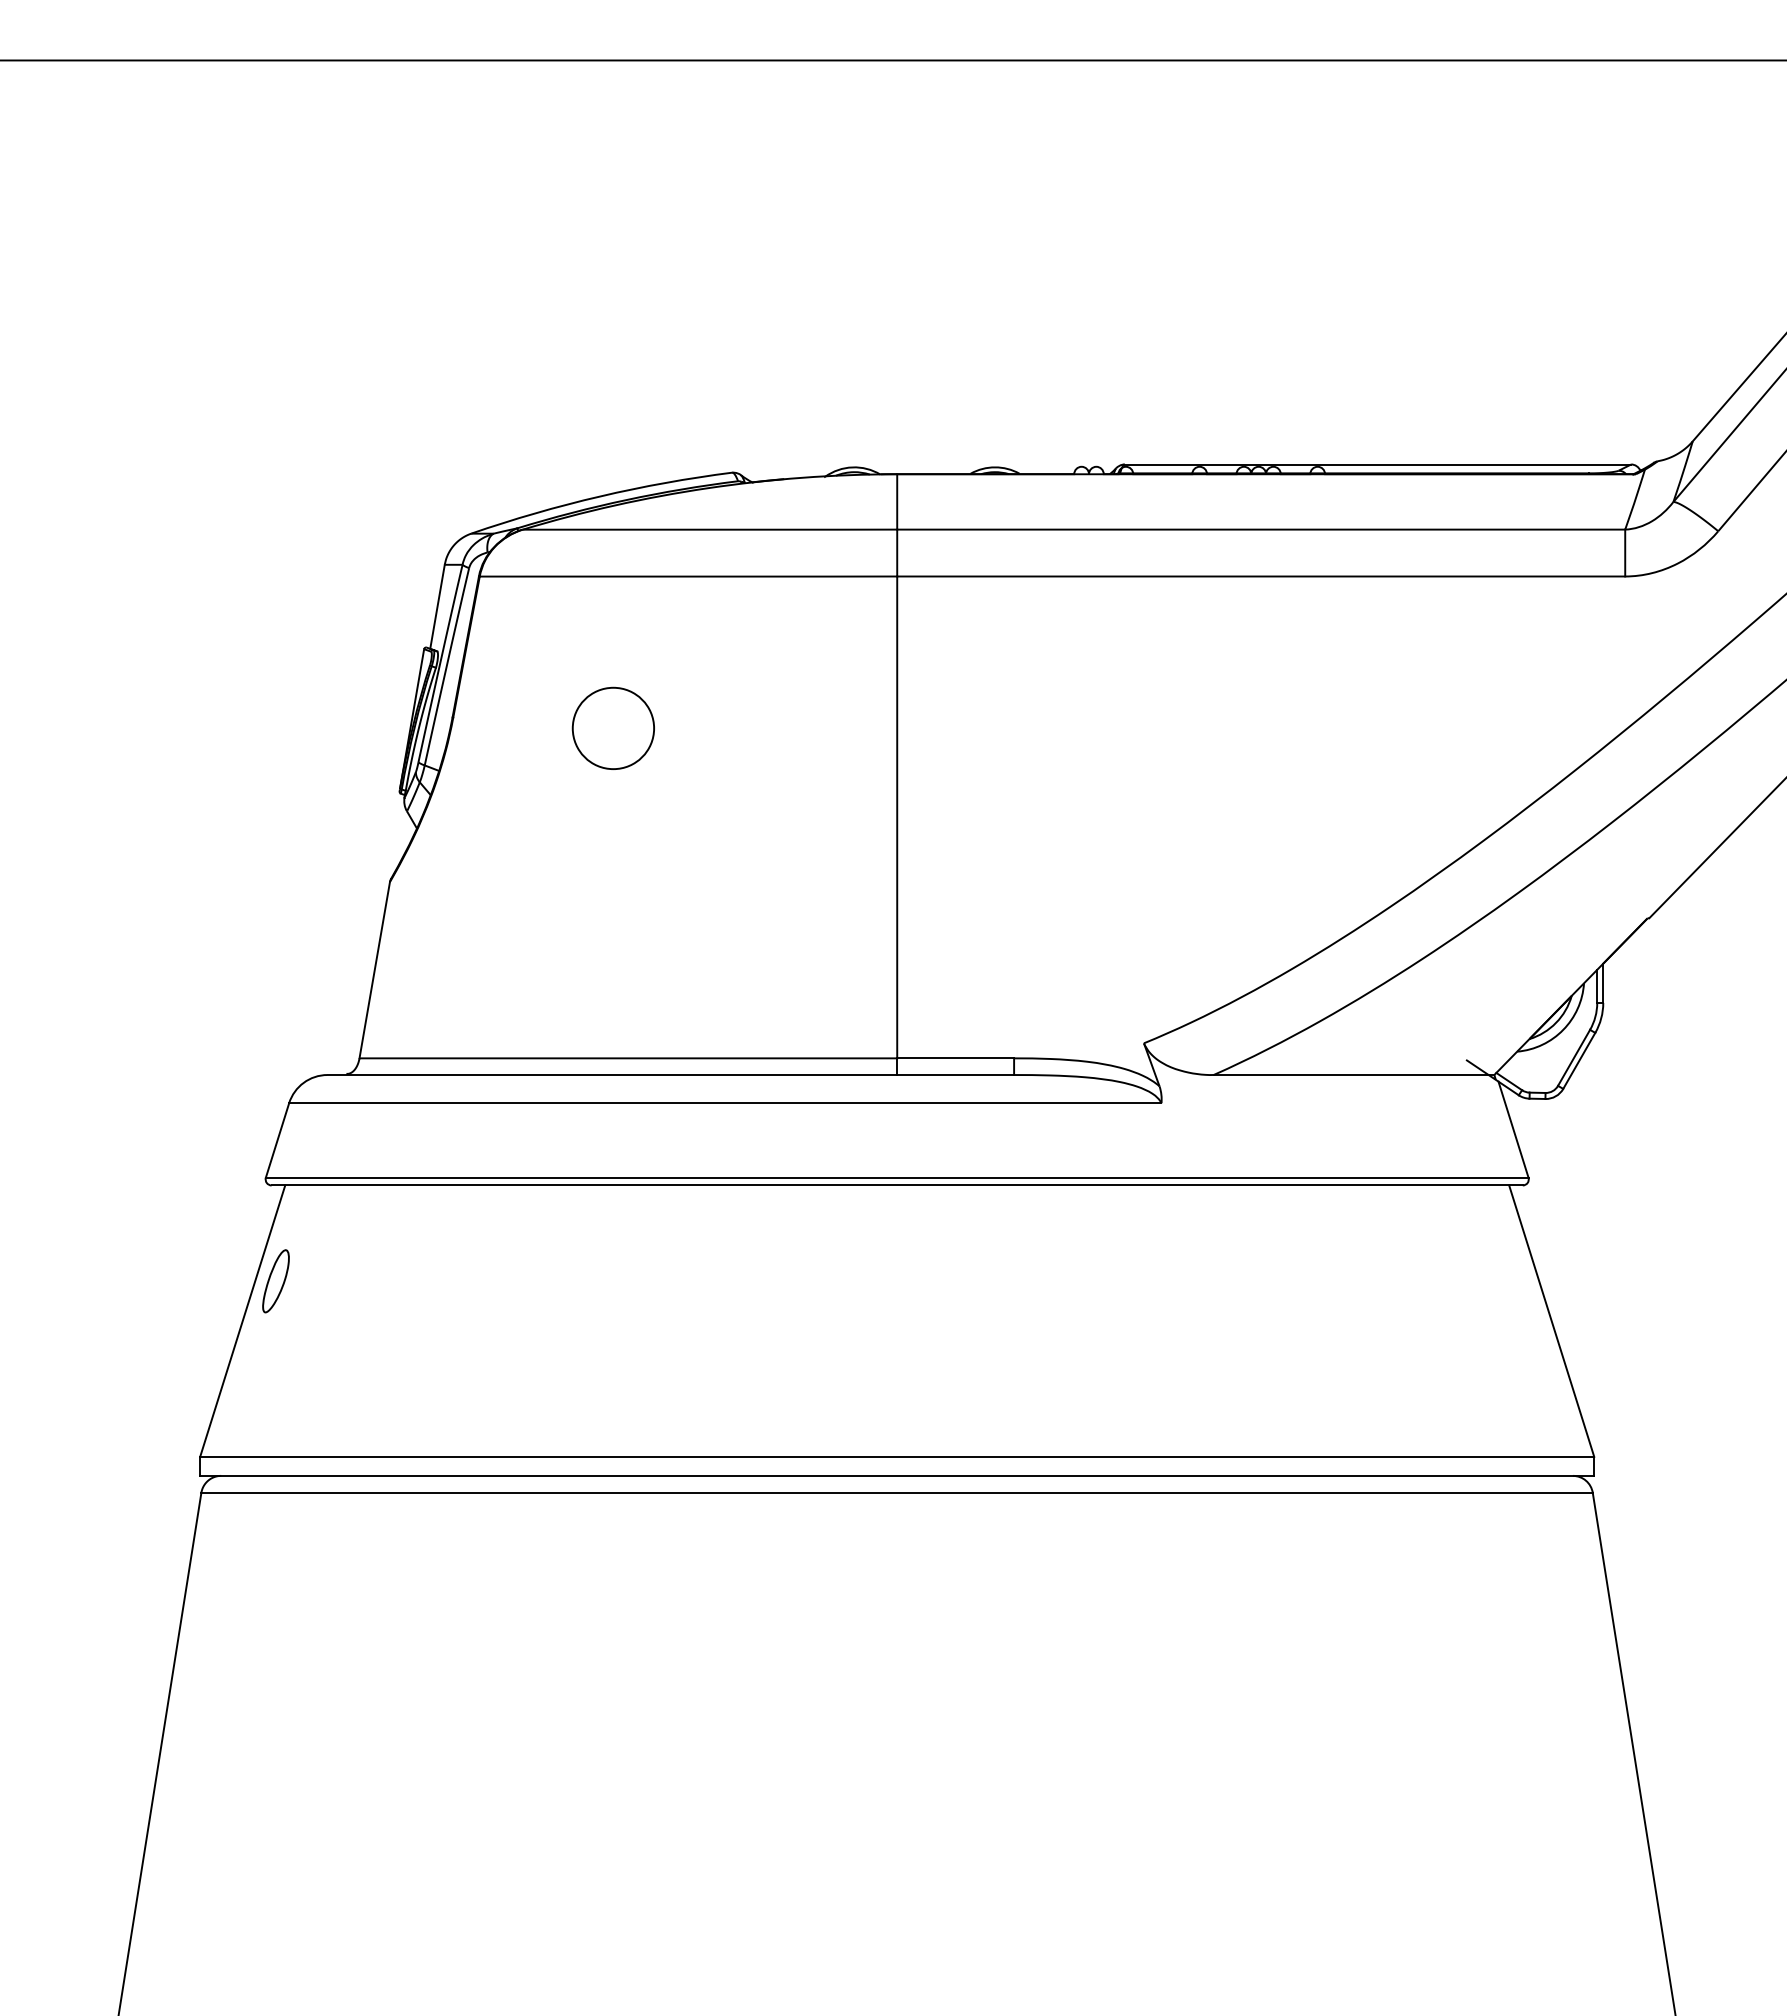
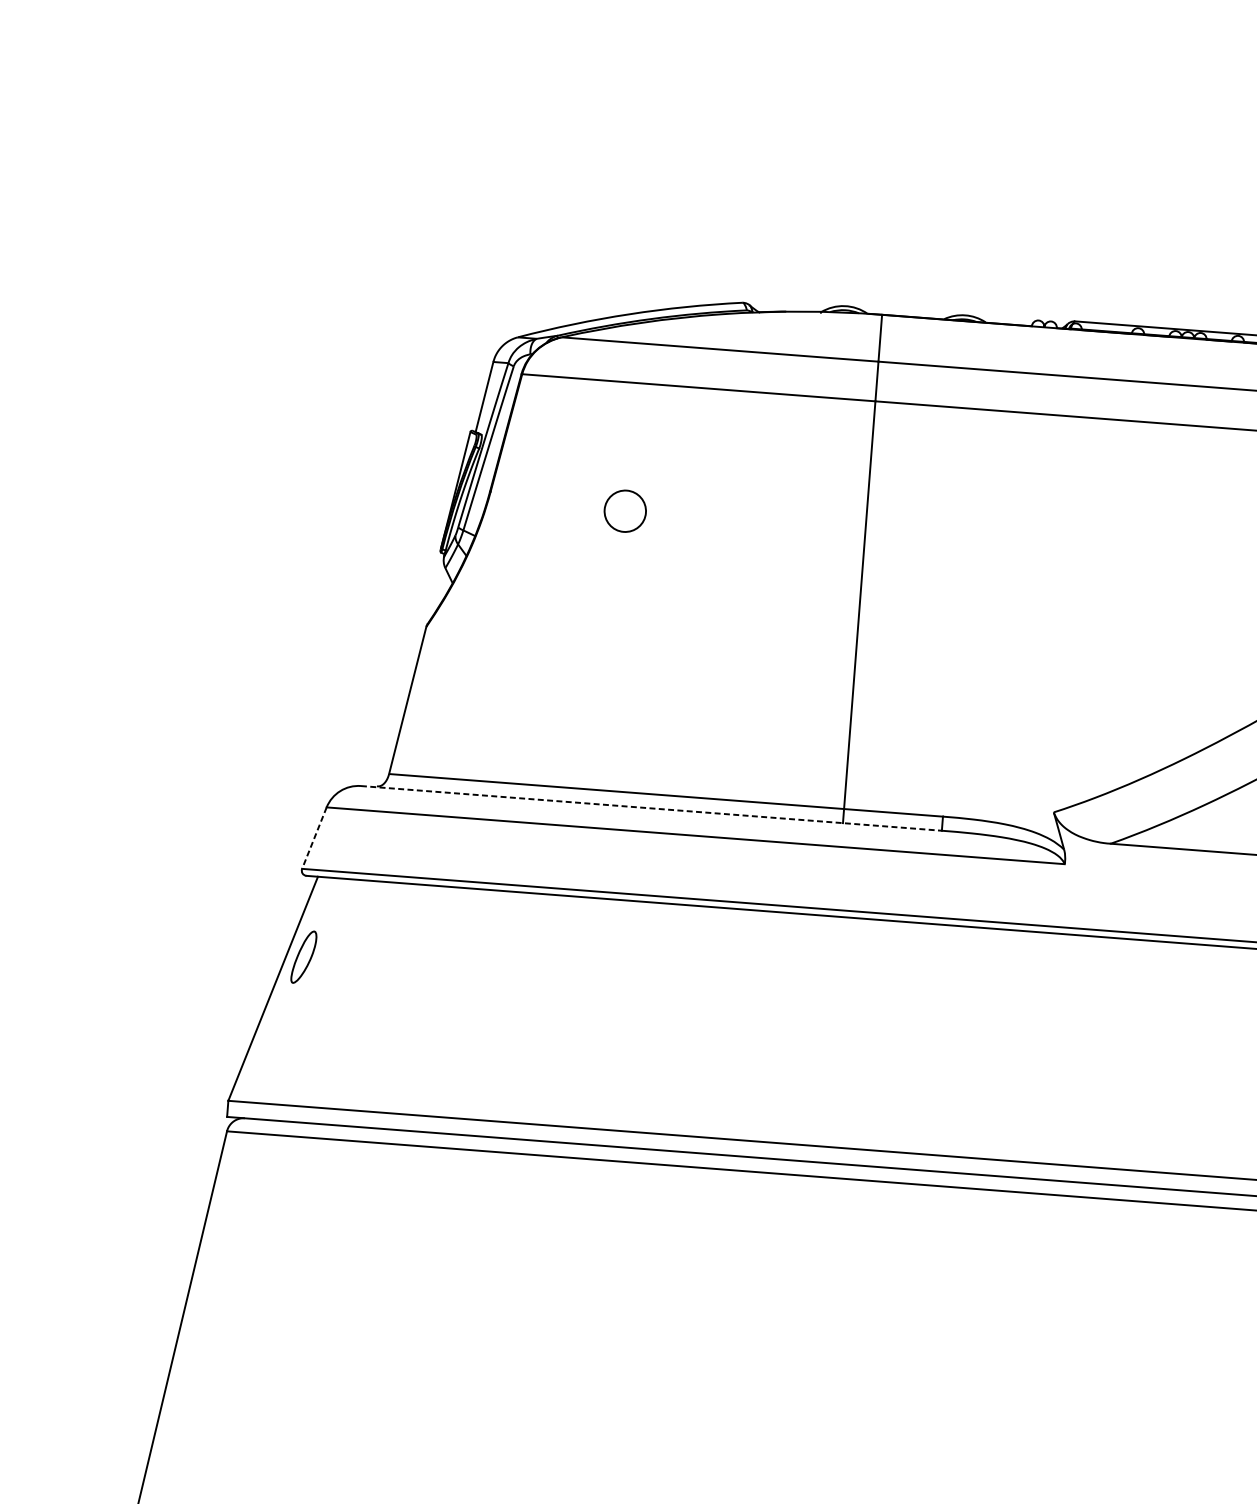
circle: (612, 727) -> (624, 510), size x0.6
line: (671, 1075) -> (651, 808), solid -> dashed
line: (277, 1140) -> (314, 838), solid -> dashed

